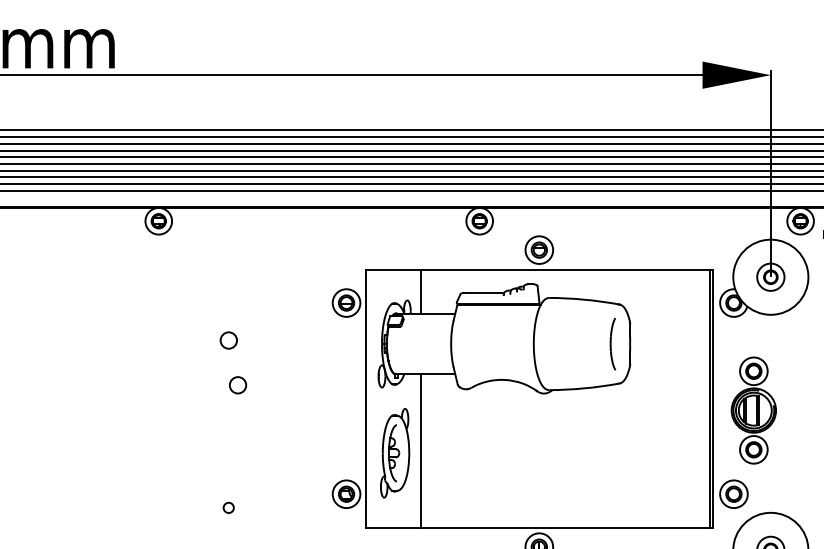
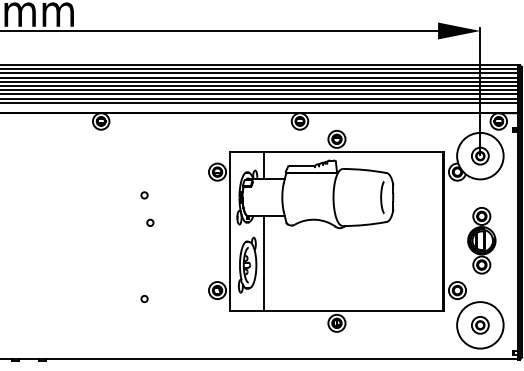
circle: (228, 340) -> (144, 195), size x0.62
circle: (238, 384) -> (150, 222), size x0.62
part: (753, 410) -> (481, 240), moved

